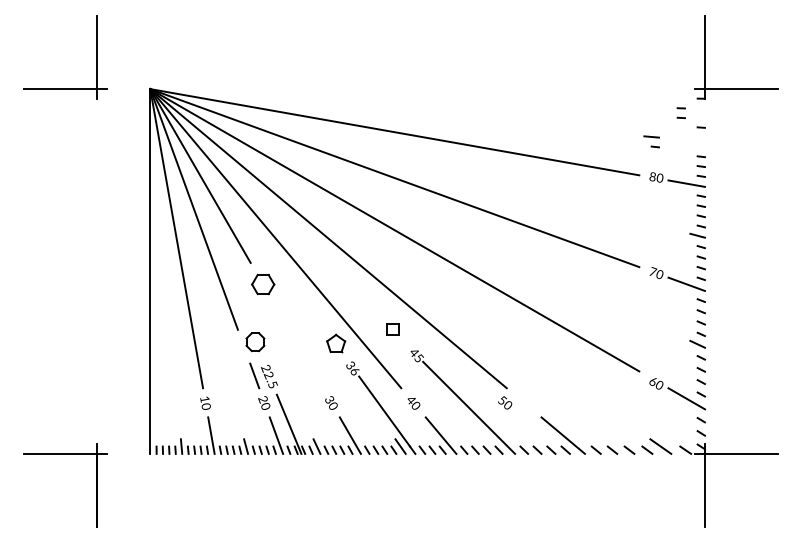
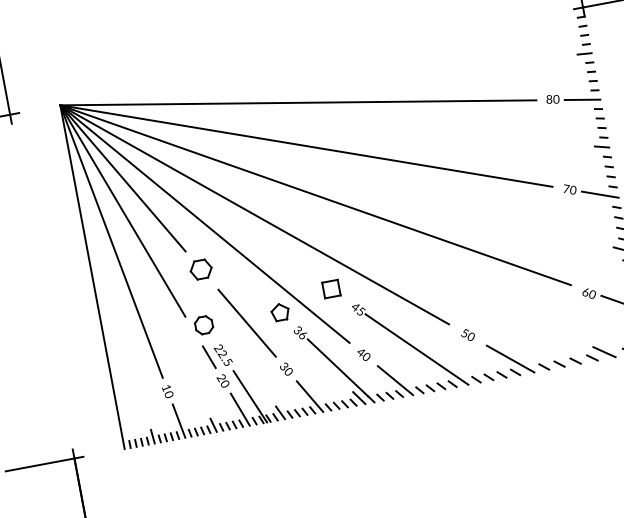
part: (680, 113) -> (583, 31), moved
part: (651, 141) -> (585, 58), moved
part: (392, 329) -> (330, 289), size x1.43
line: (300, 348) -> (247, 323), added
text: (505, 402) -> (468, 334), moved

